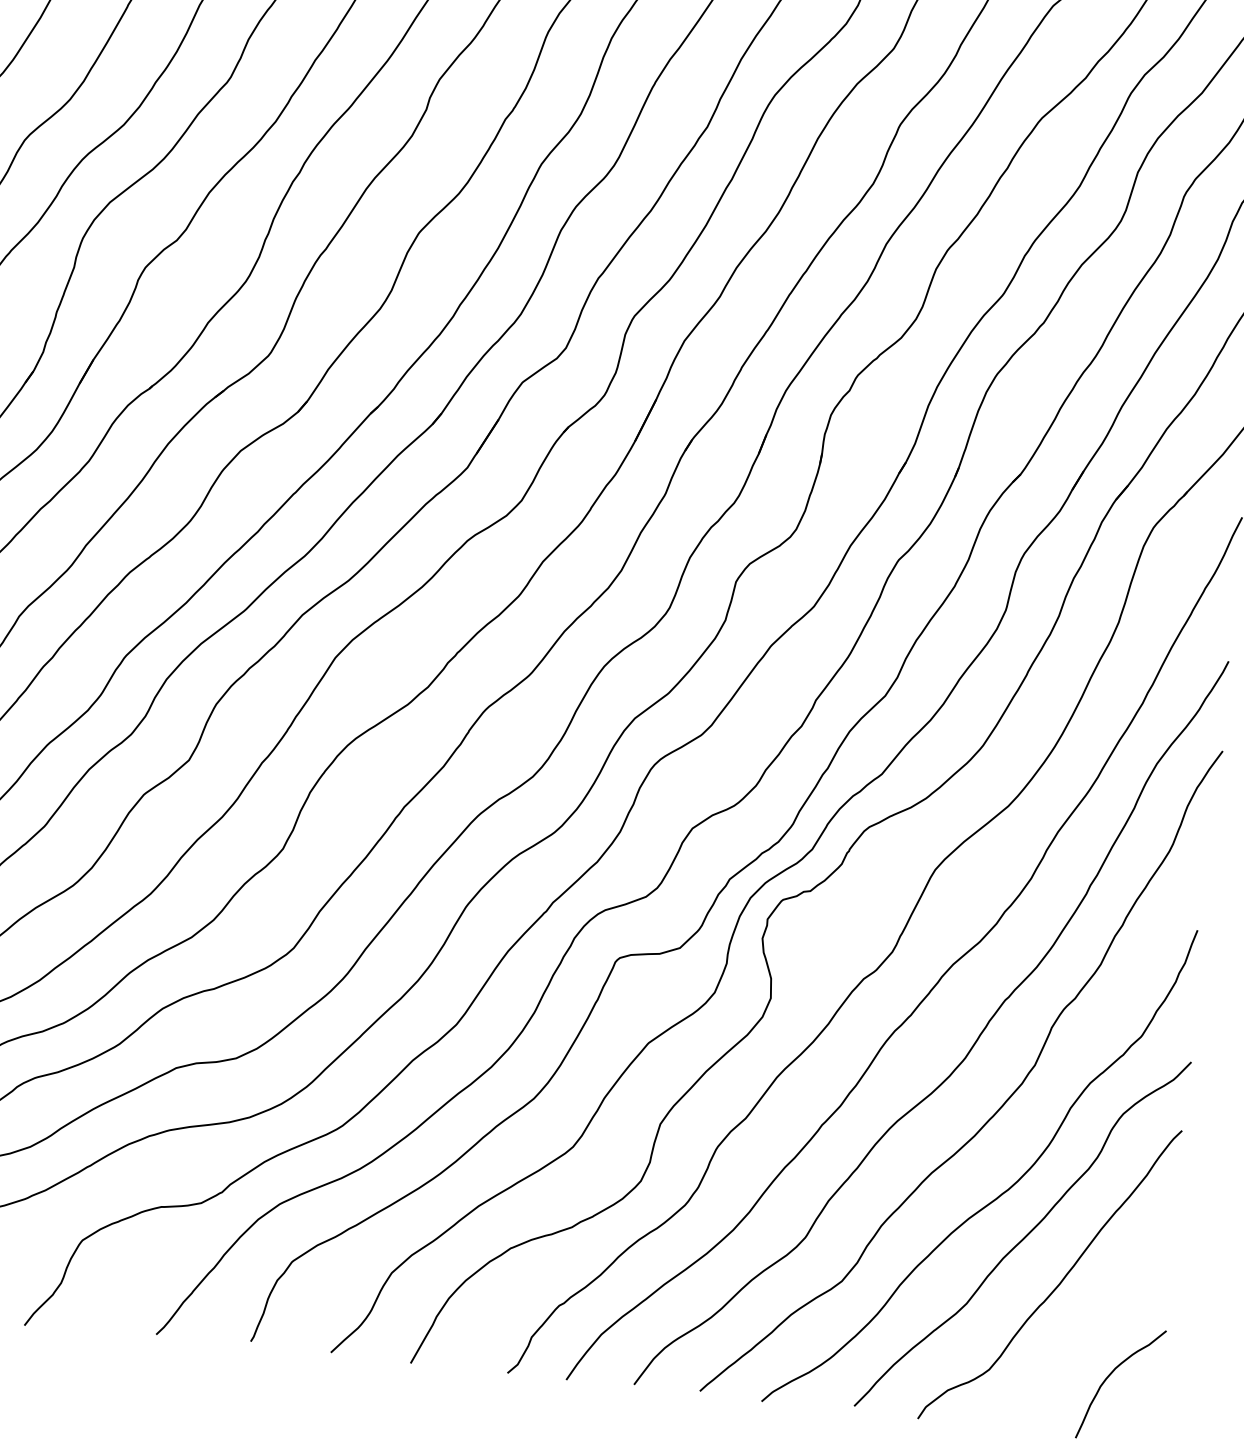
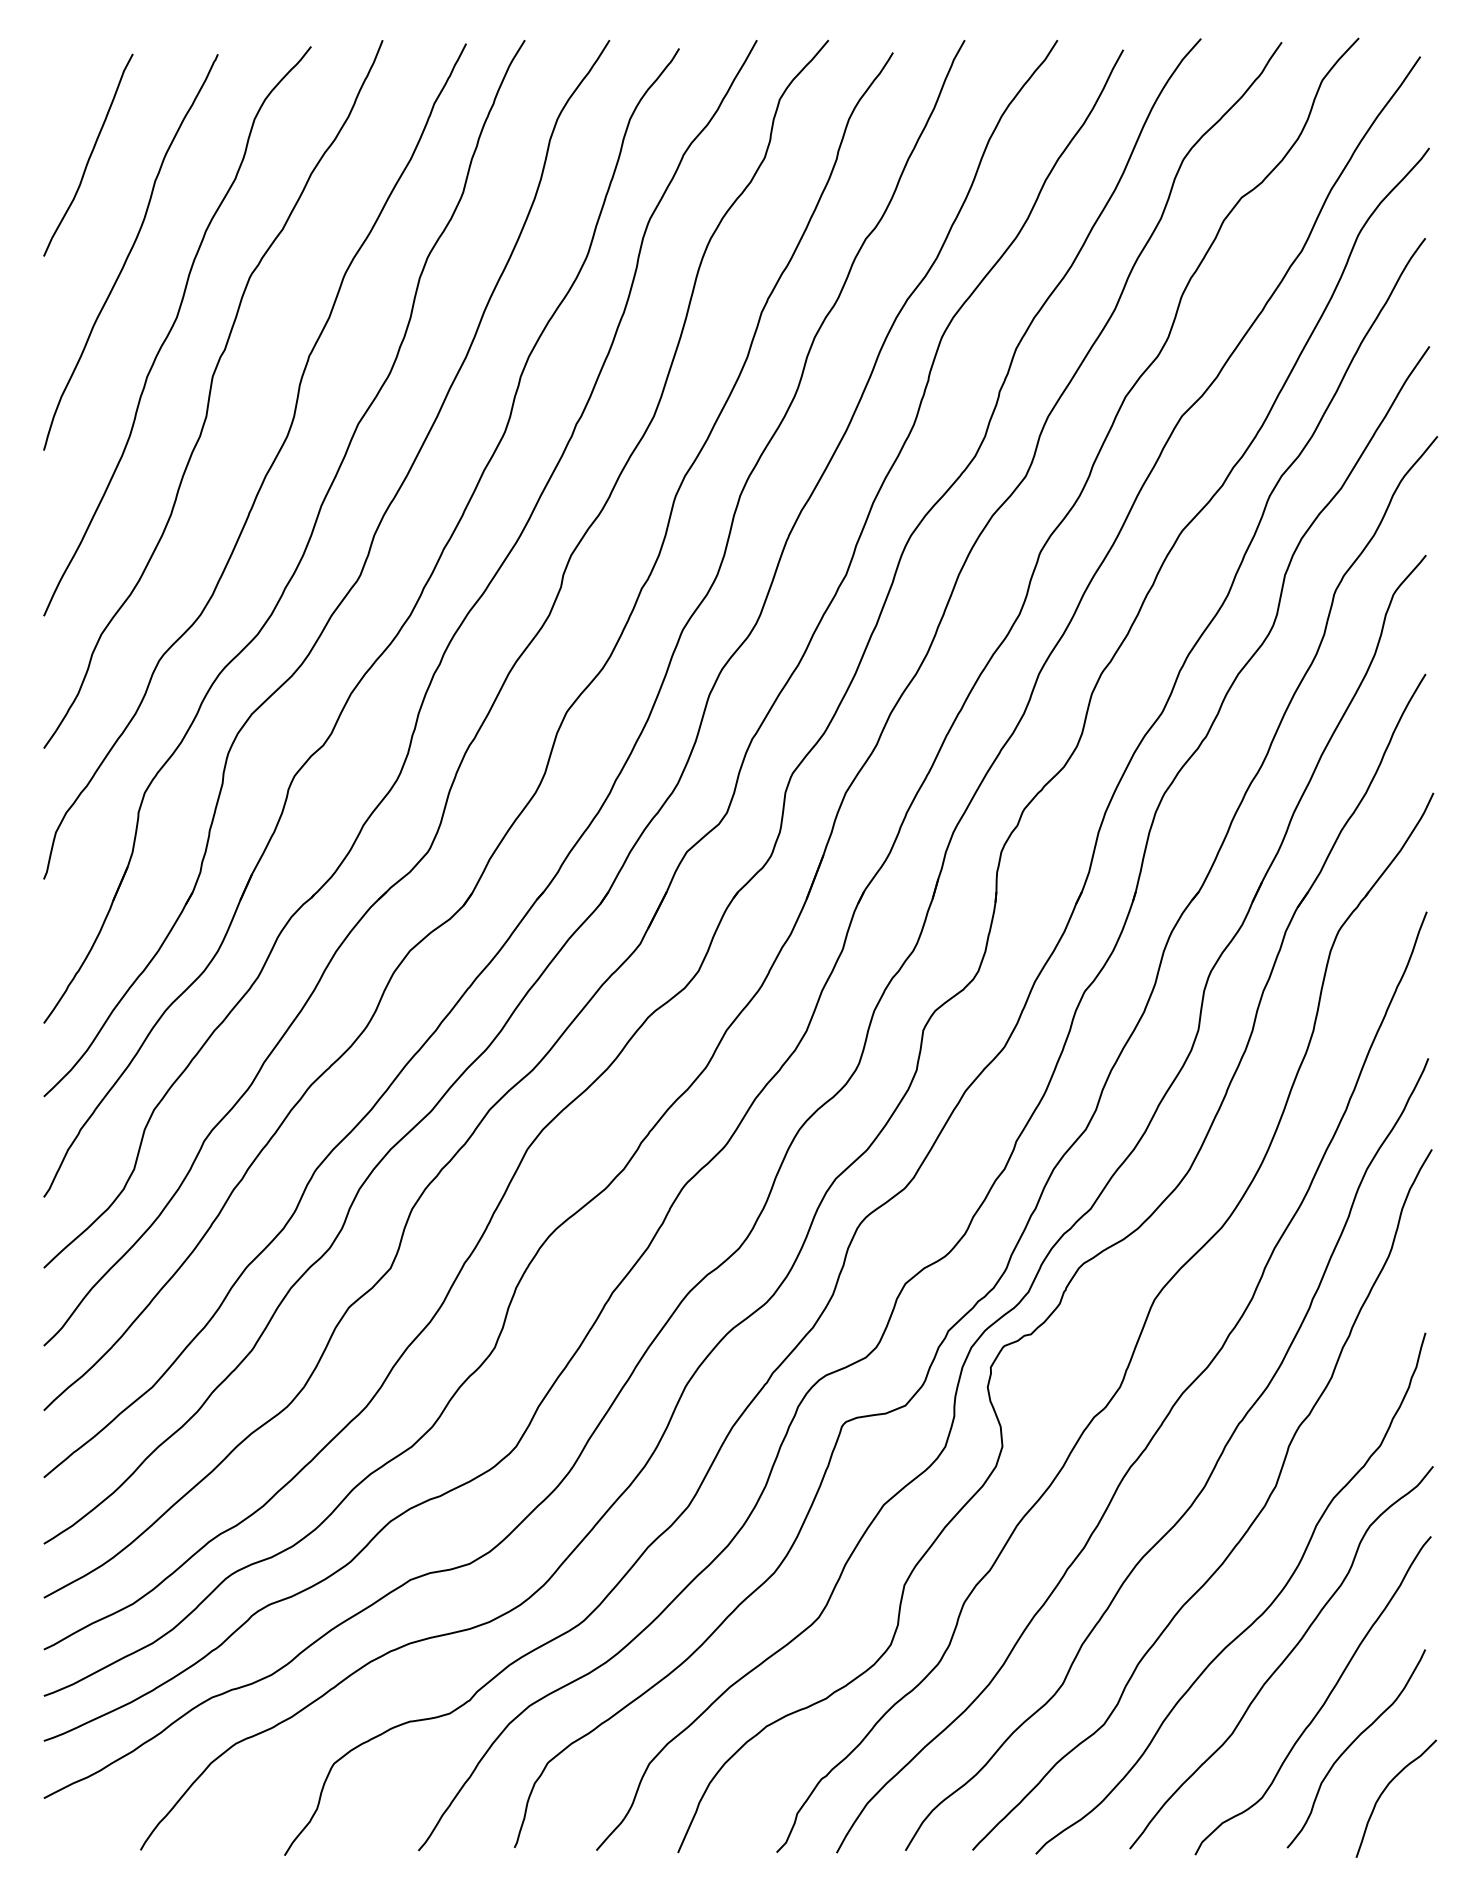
curve: (1083, 1326) -> (1352, 1744), added

